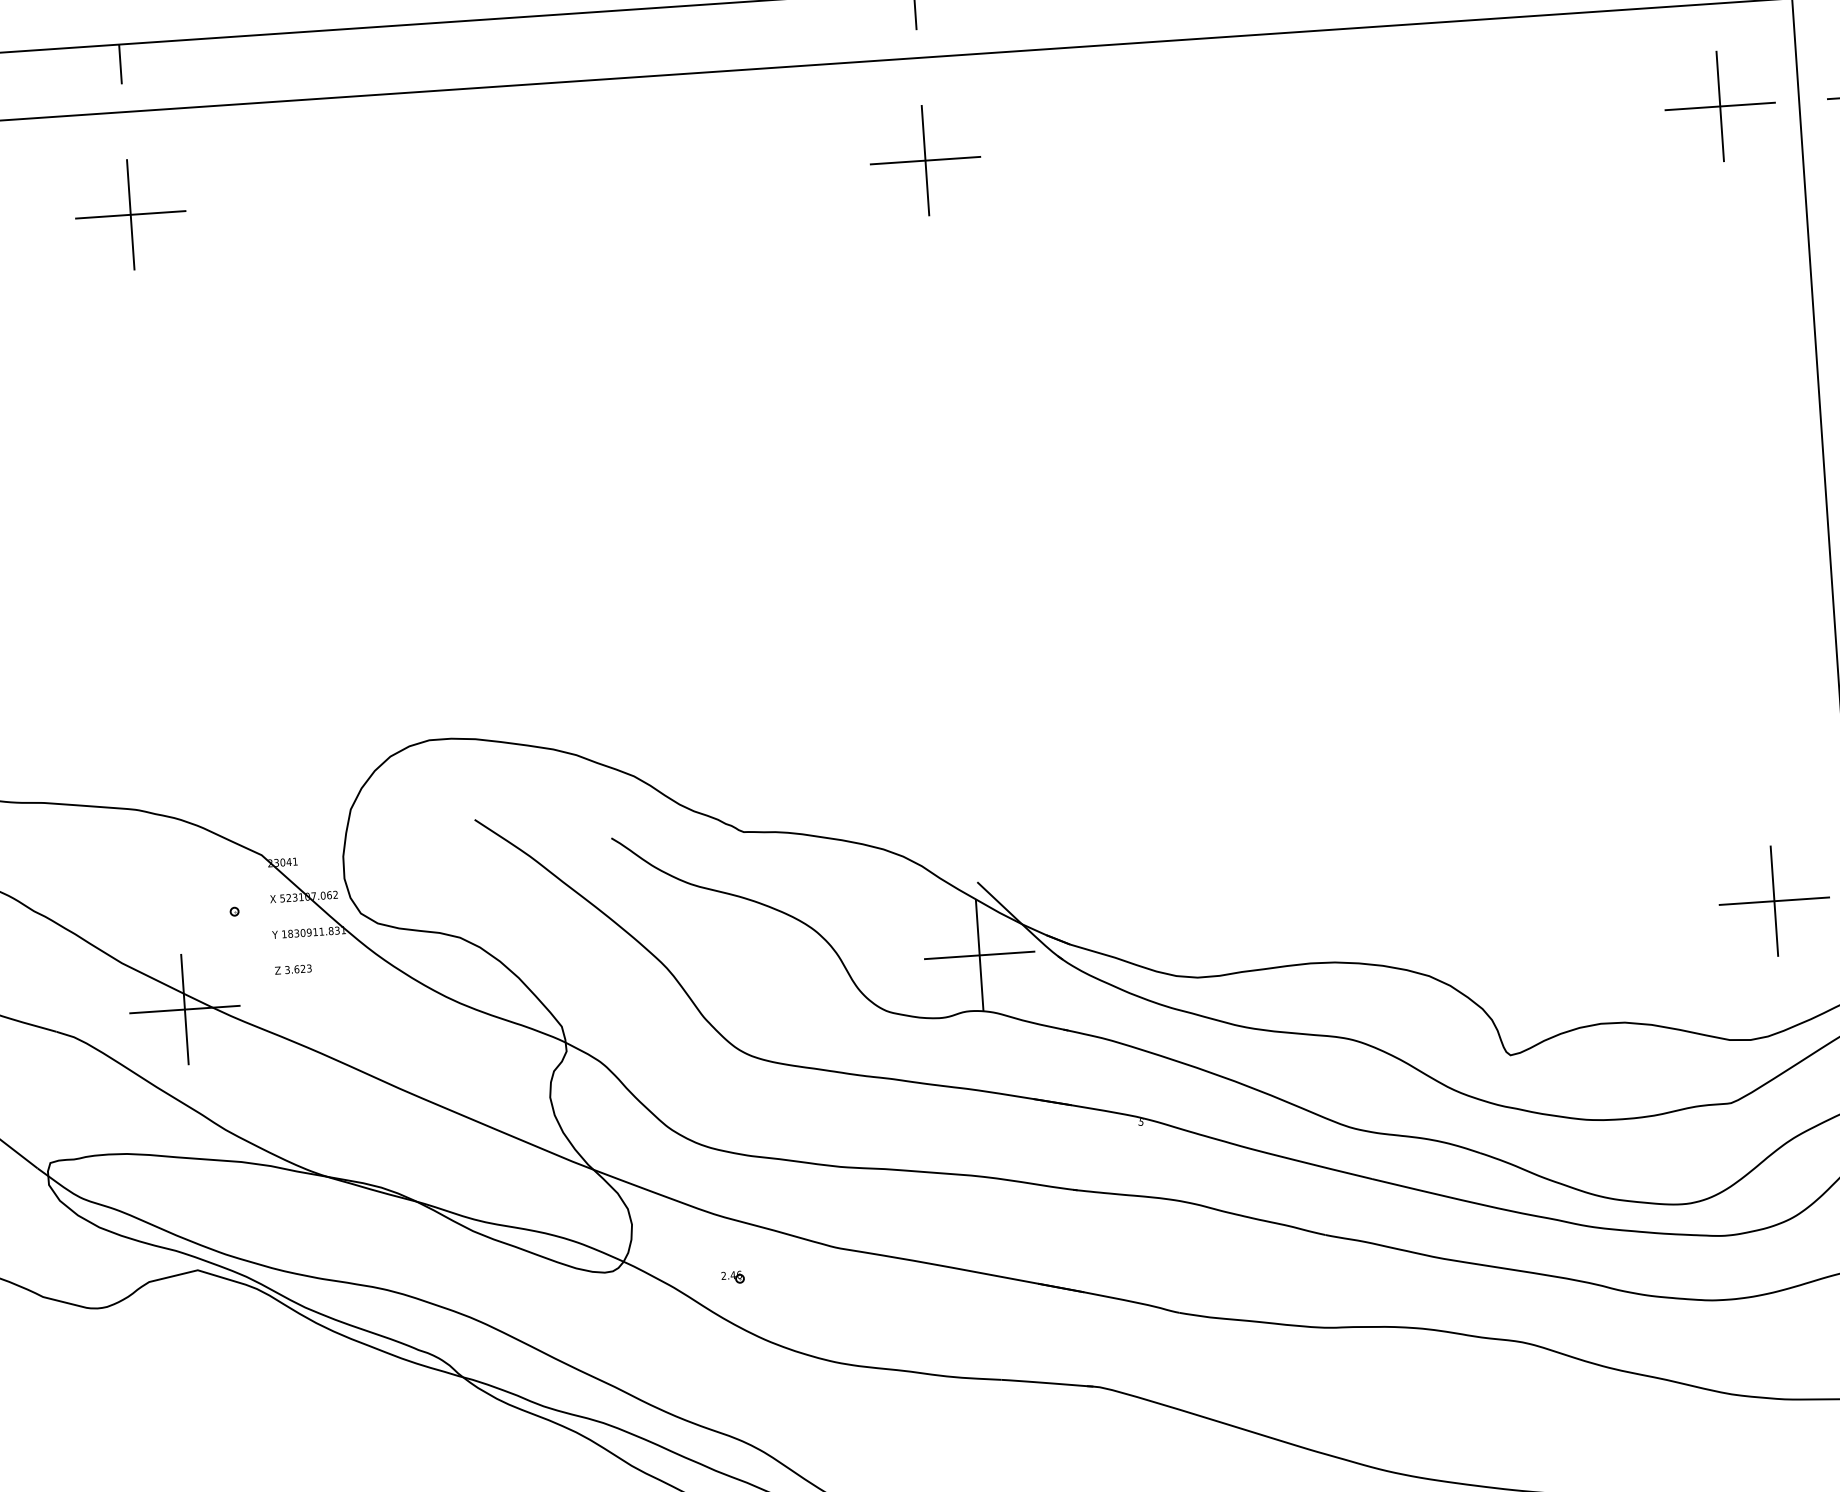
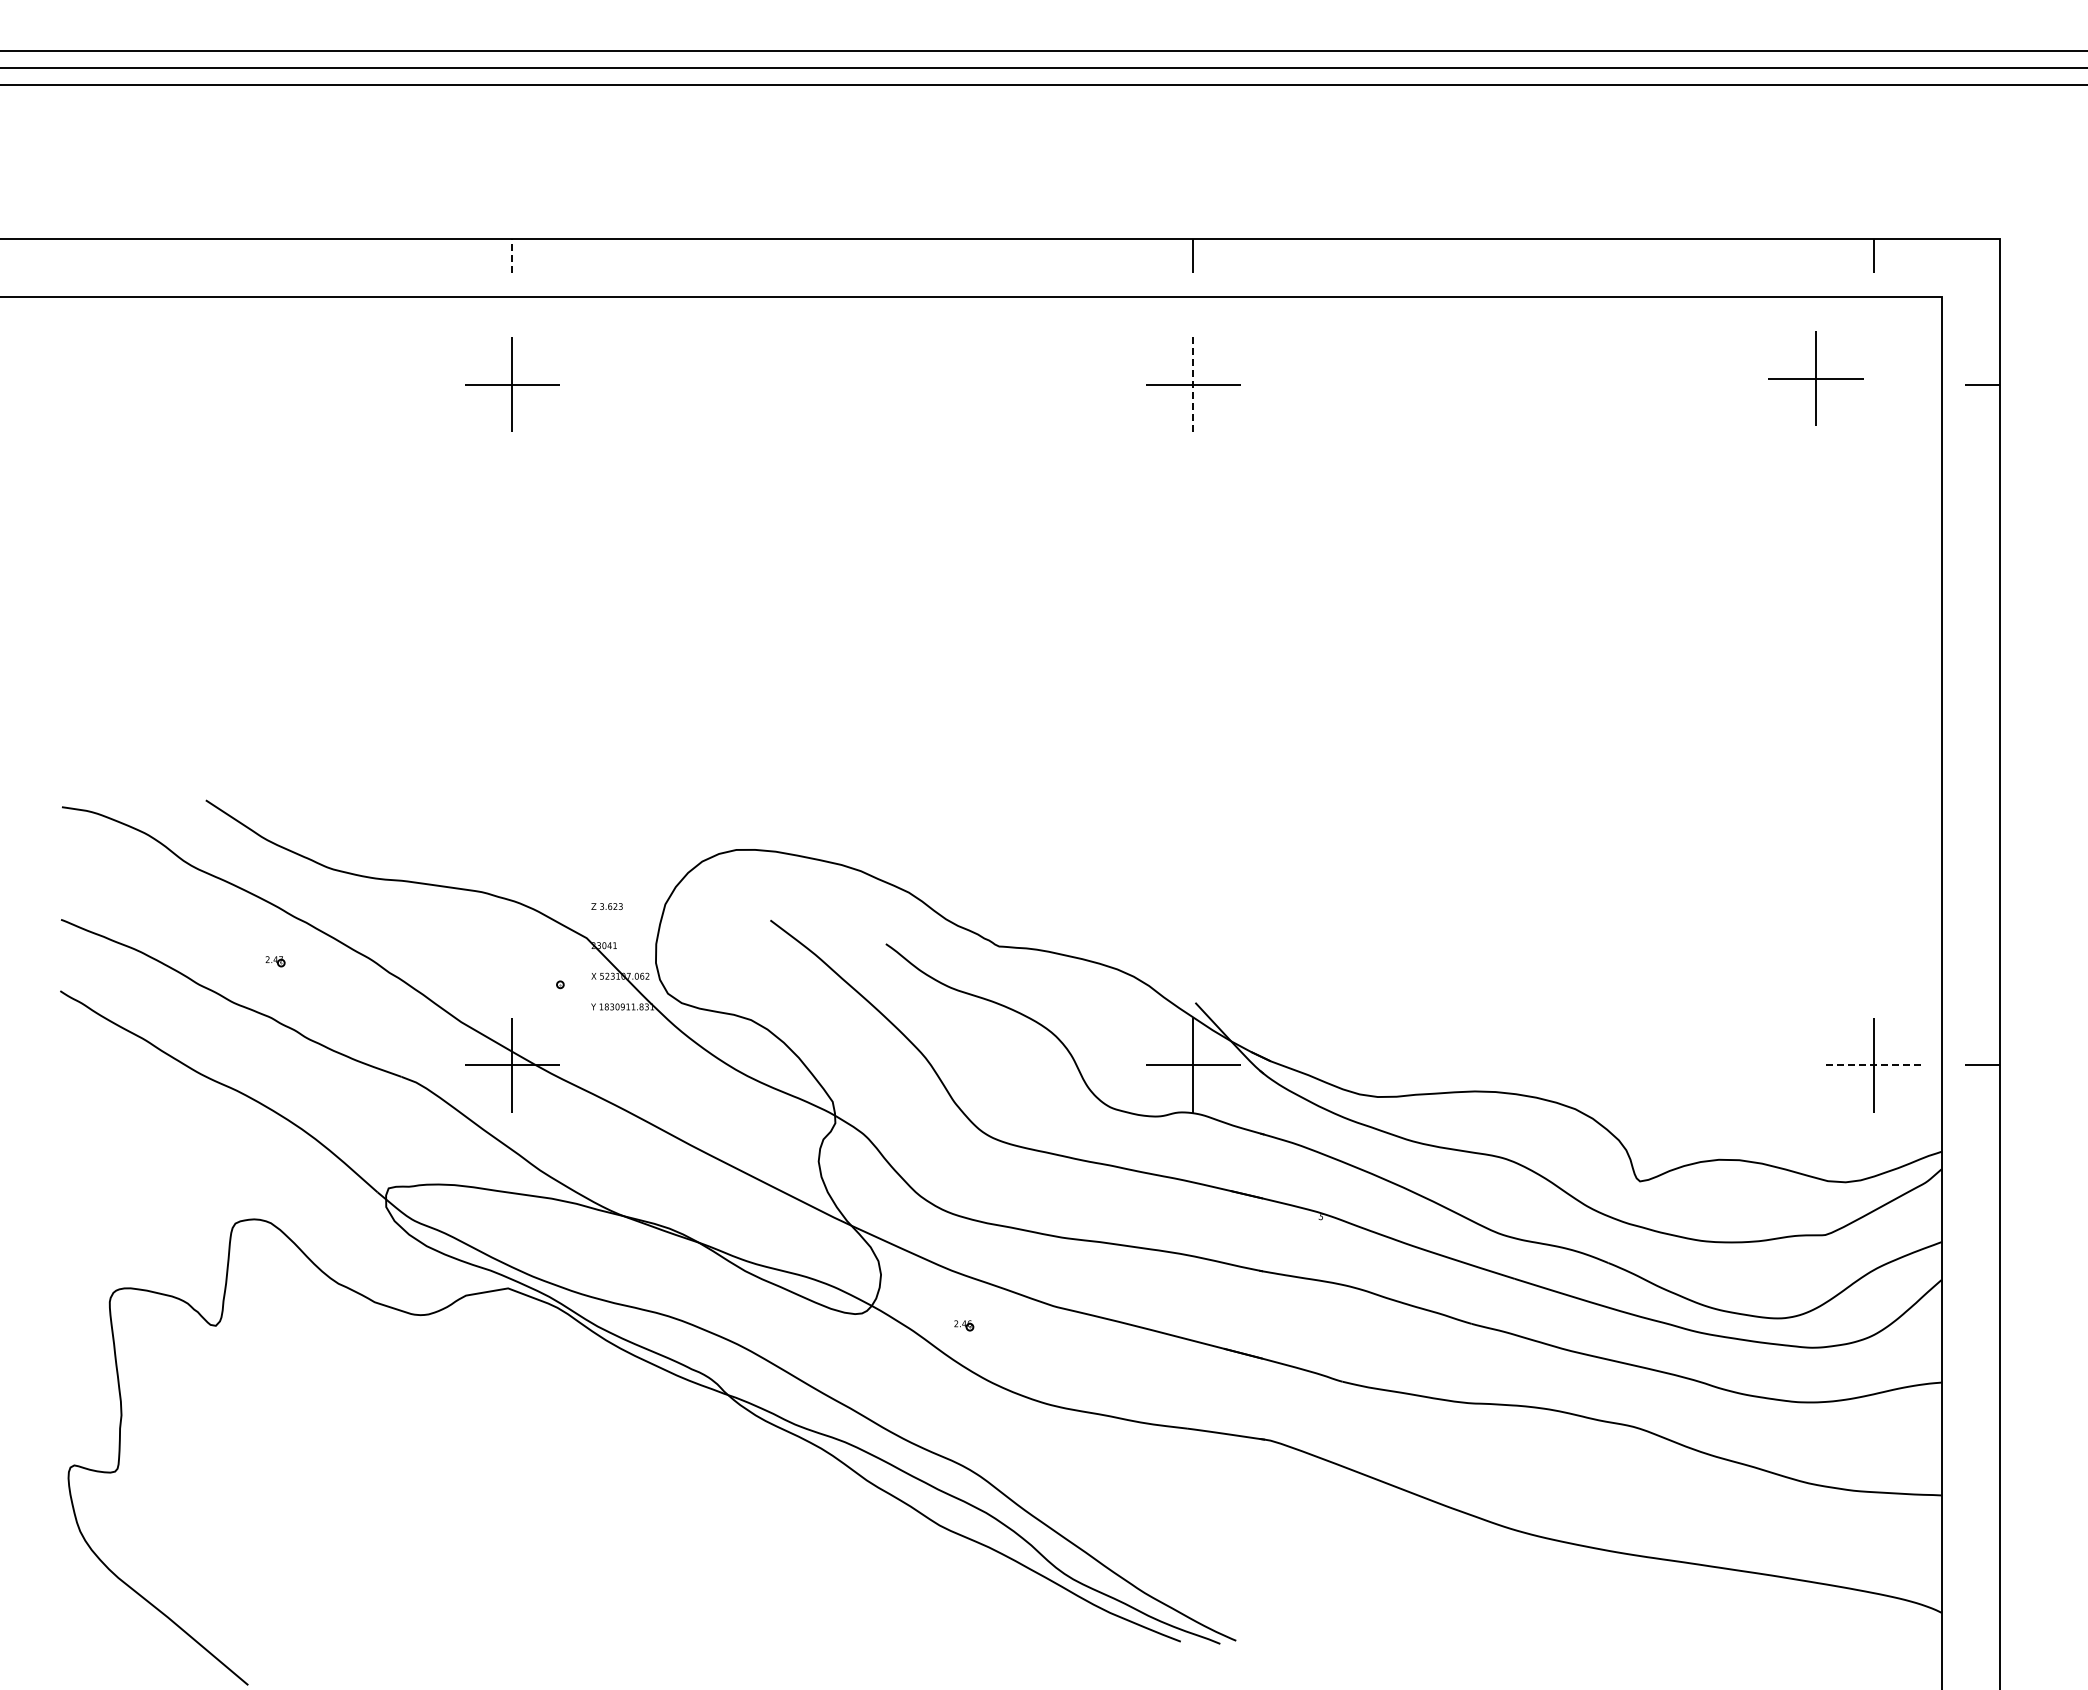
line: (120, 64) -> (512, 255), solid -> dashed
part: (1719, 106) -> (1815, 378), moved
line: (925, 160) -> (1193, 384), solid -> dashed
line: (1775, 901) -> (1874, 1065), solid -> dashed
text: (292, 969) -> (606, 906), moved

